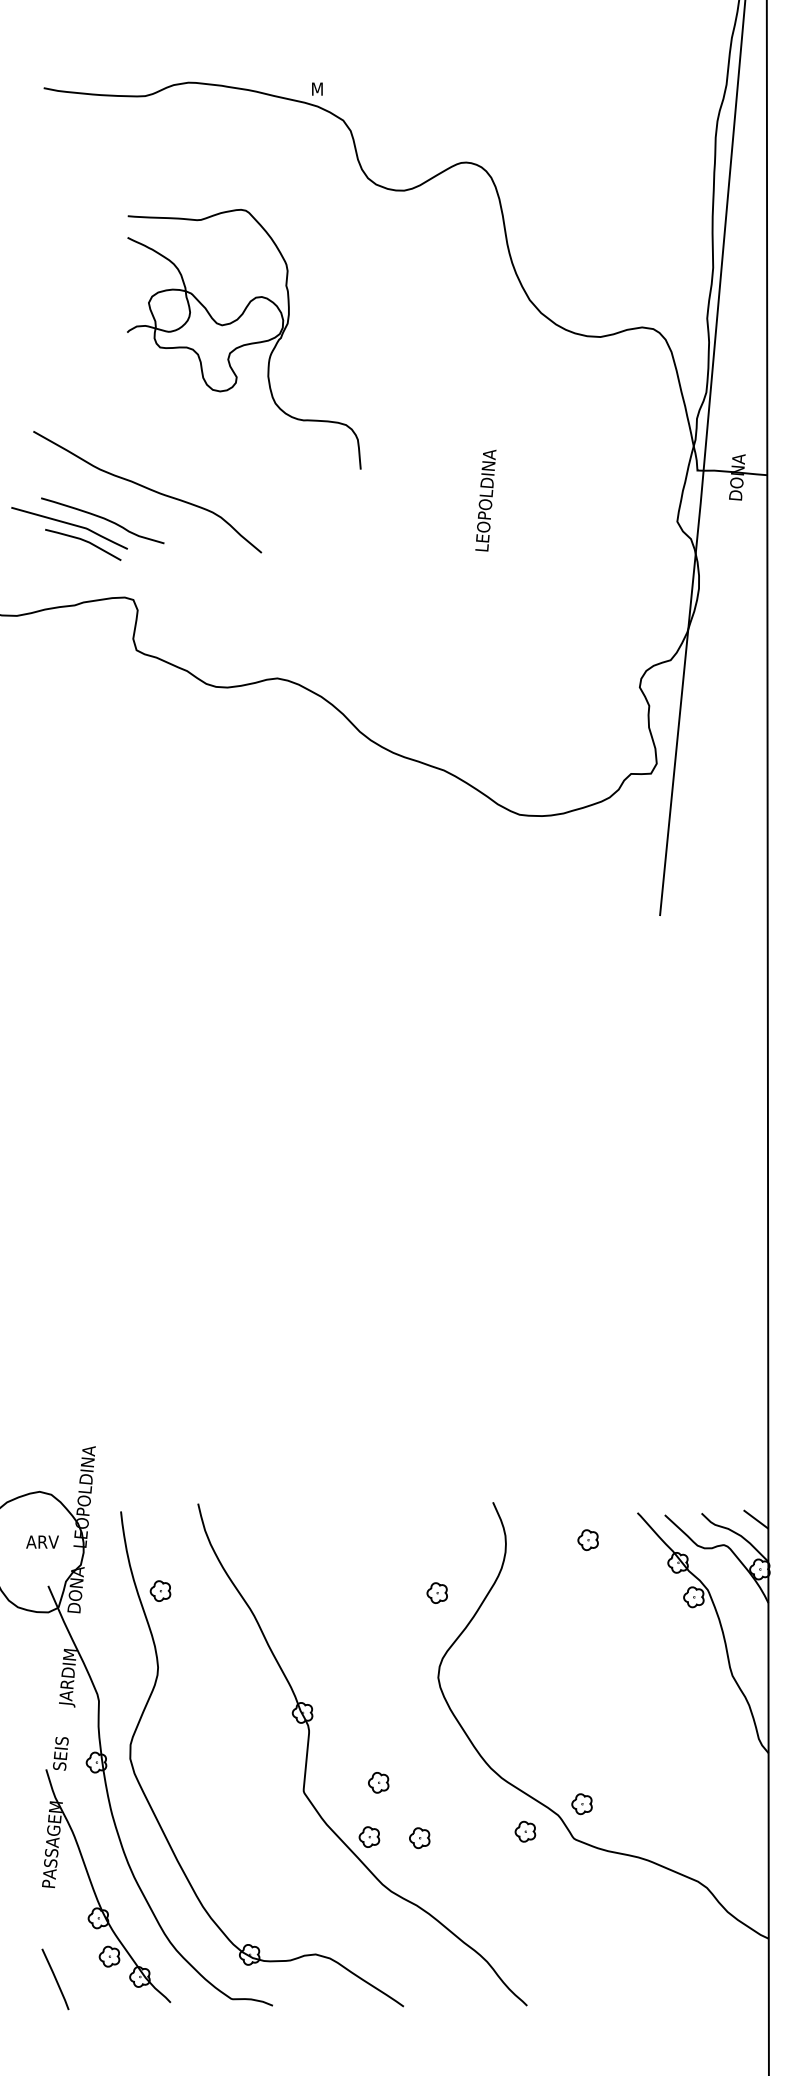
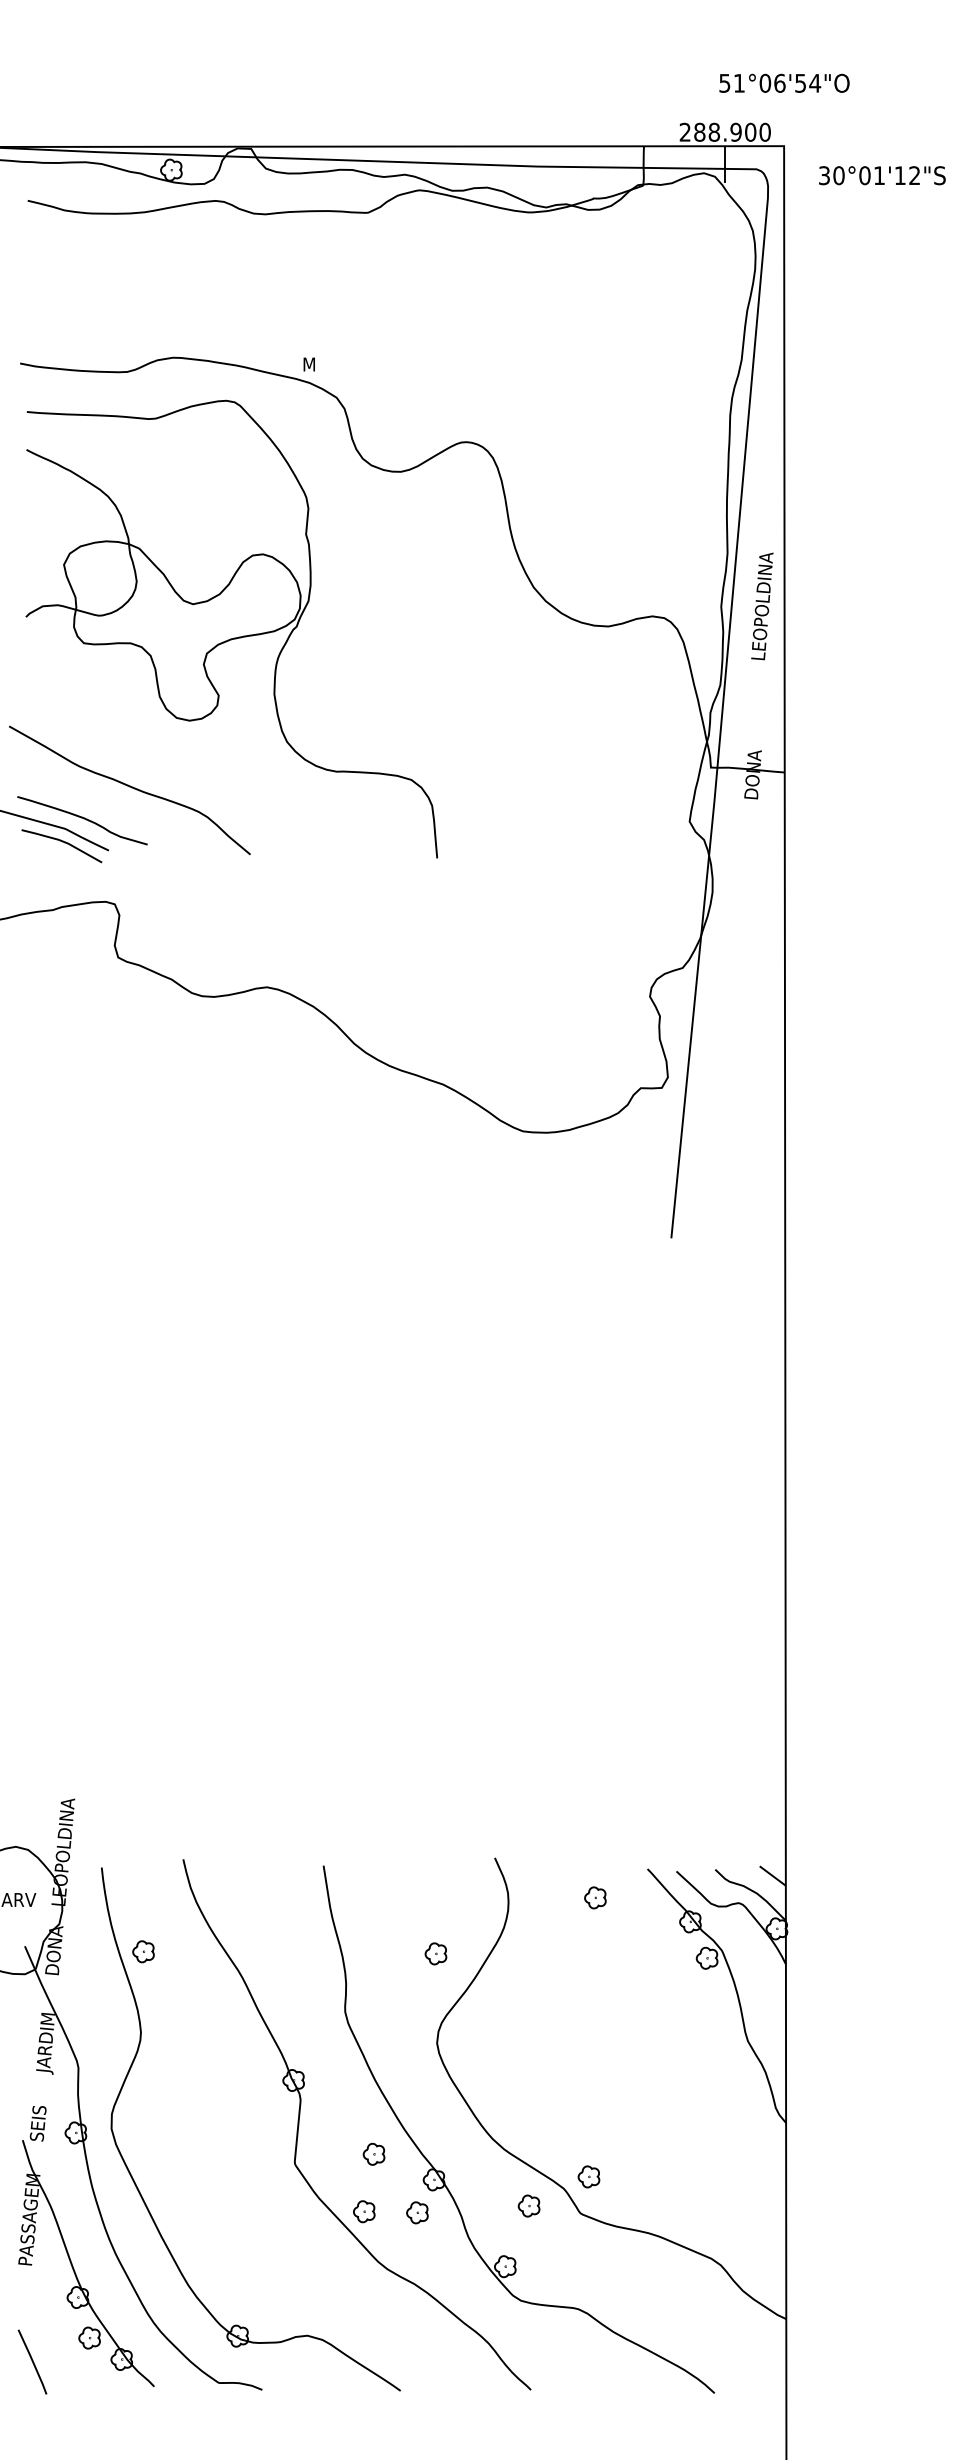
part: (243, 338) -> (231, 628), size x1.67
text: (486, 500) -> (762, 606), moved
part: (445, 1800) -> (444, 2173), added

